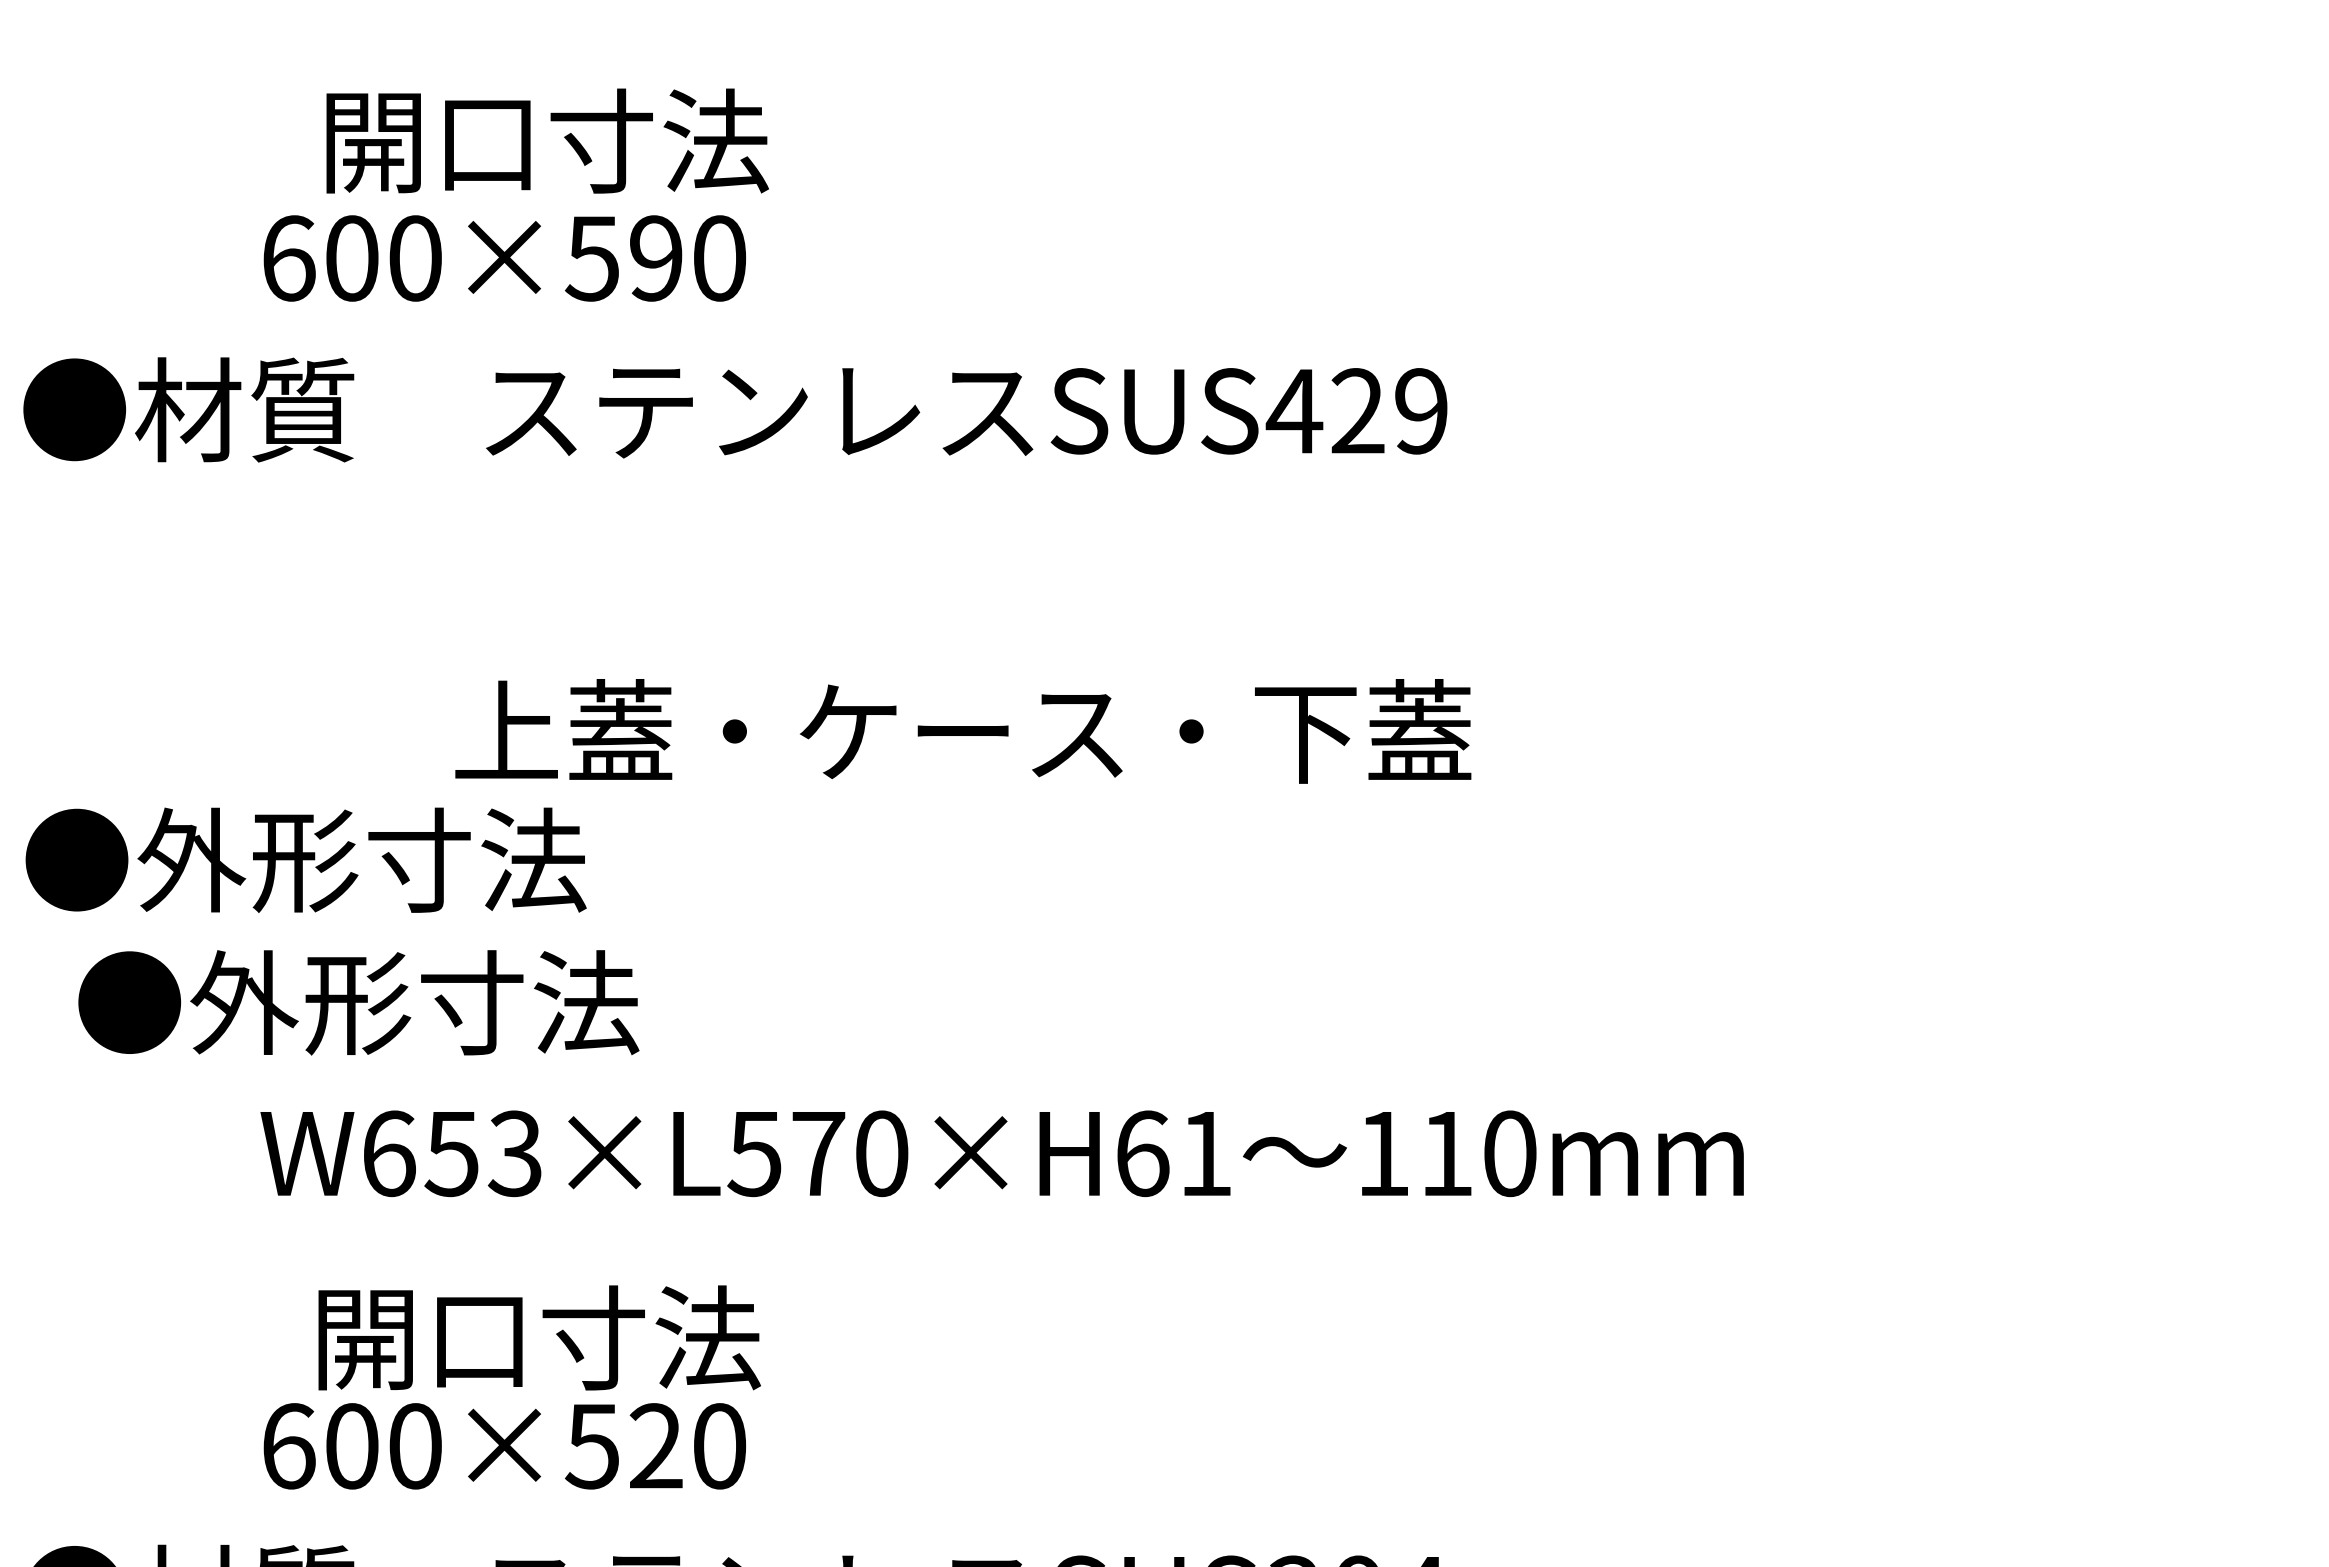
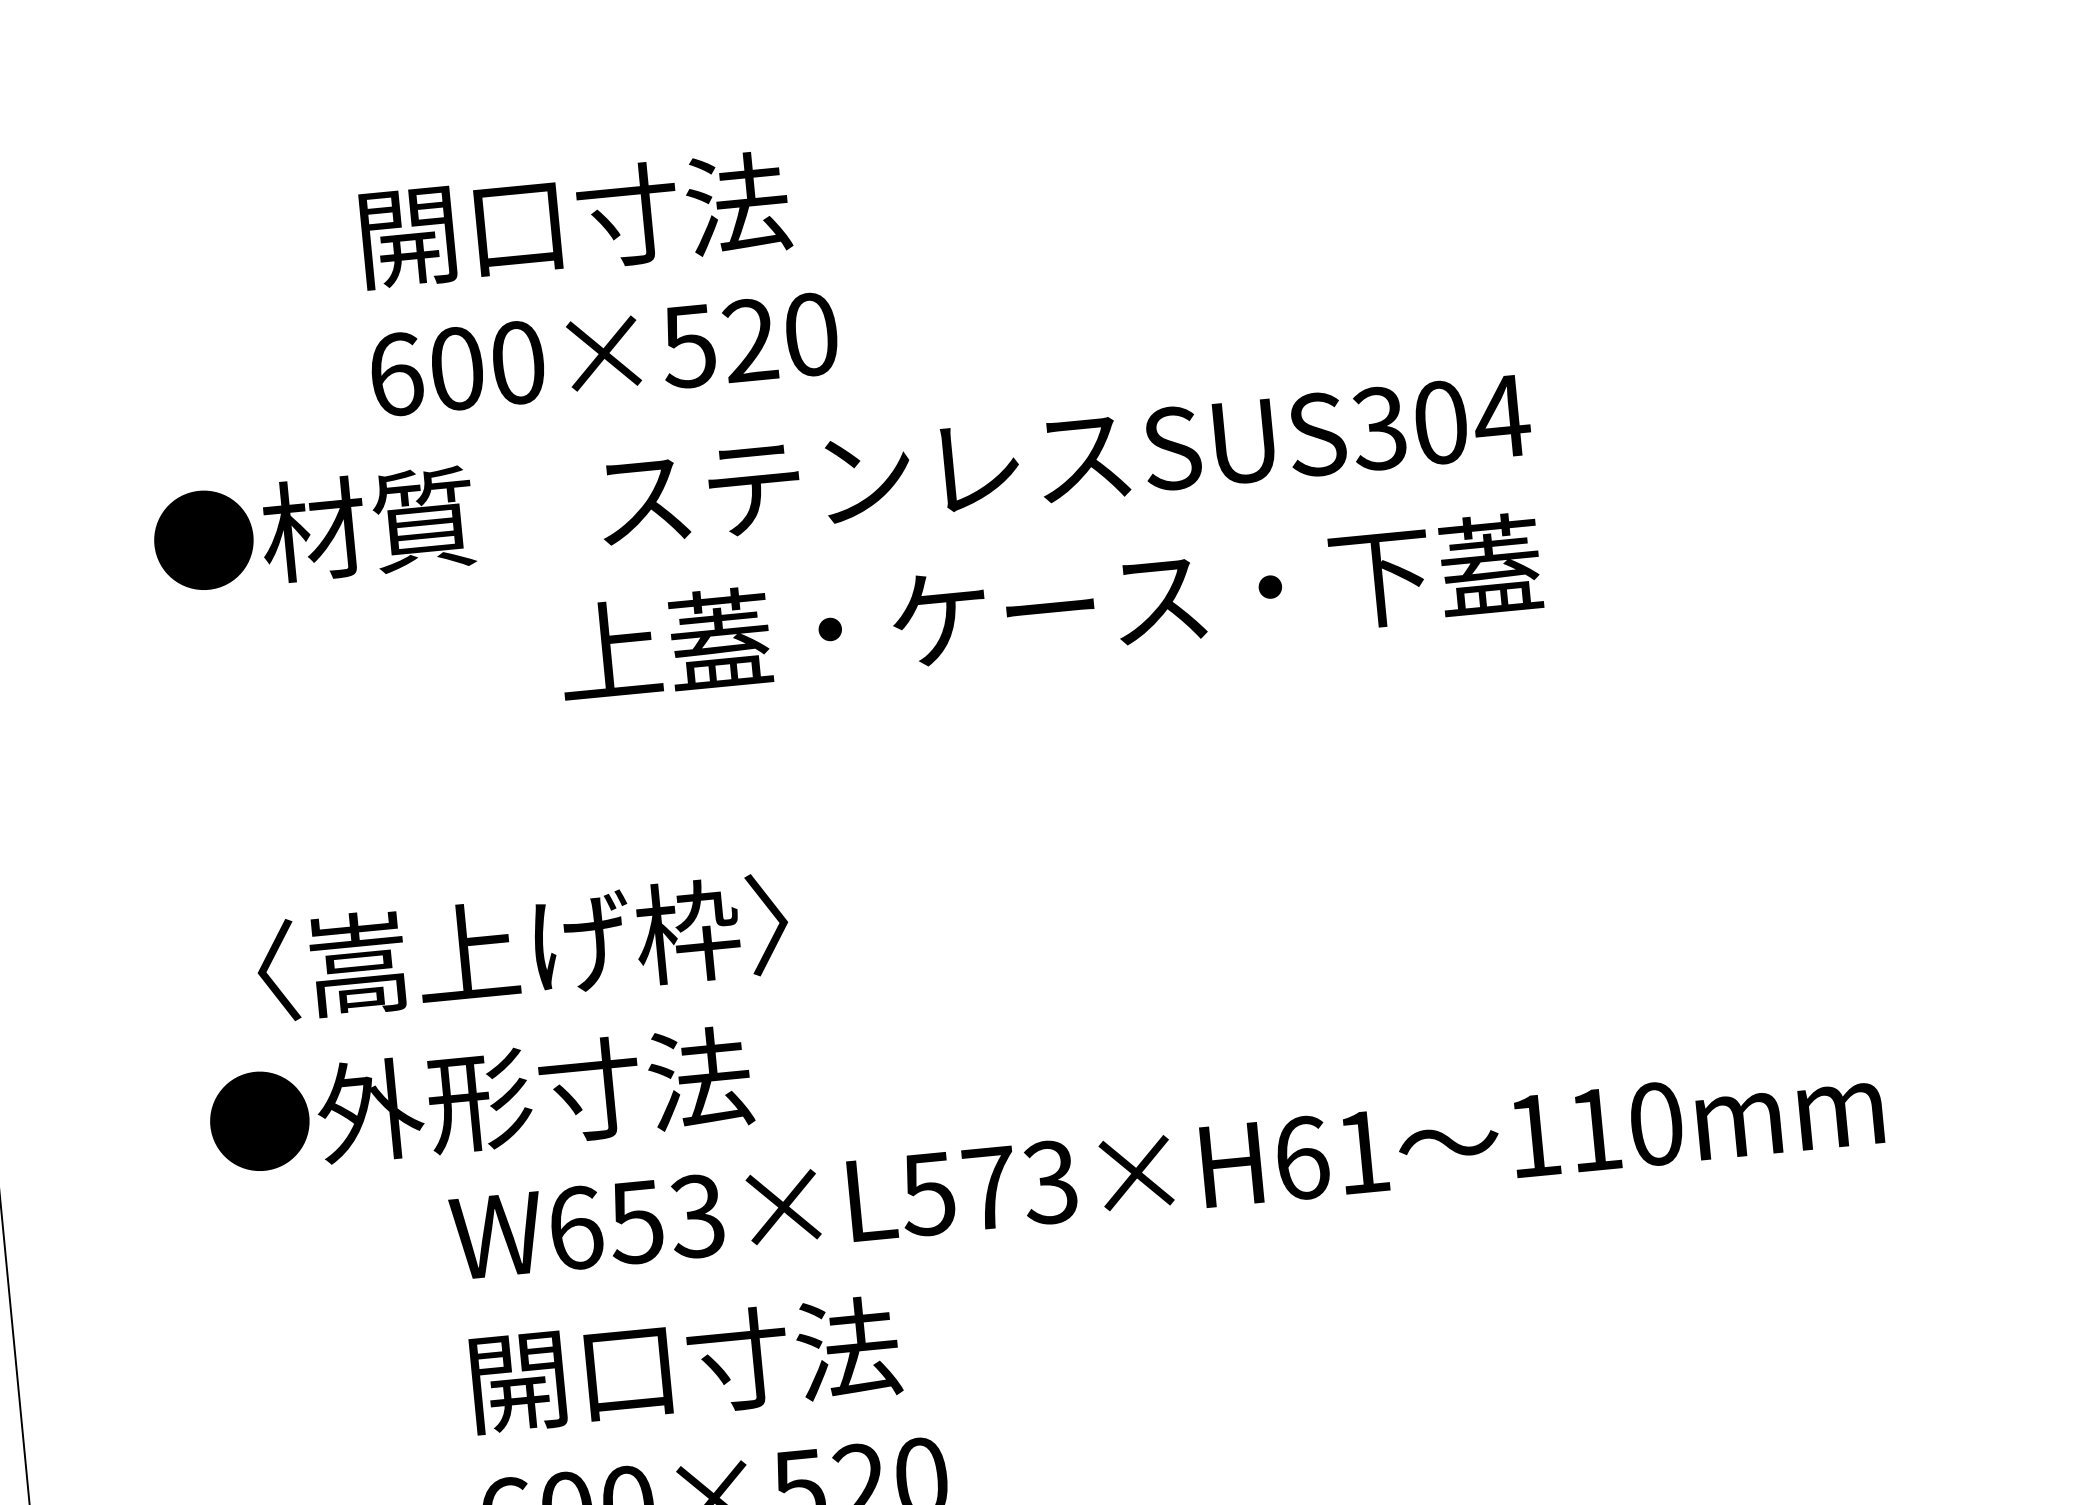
text: (547, 140) -> (575, 219), moved
text: (655, 258) -> (749, 340), 600×590 -> 600×520
text: (1357, 411) -> (1440, 422), SUS429 -> SUS304
text: (963, 731) -> (1050, 608), moved
text: (331, 860) -> (493, 950), ●外形寸法 -> 〈嵩上げ枠〉
text: (358, 1002) -> (480, 1099), moved
text: (881, 1153) -> (1050, 1182), W653×L570×H61 -> W653×L573×H61
text: (539, 1337) -> (685, 1364), moved

